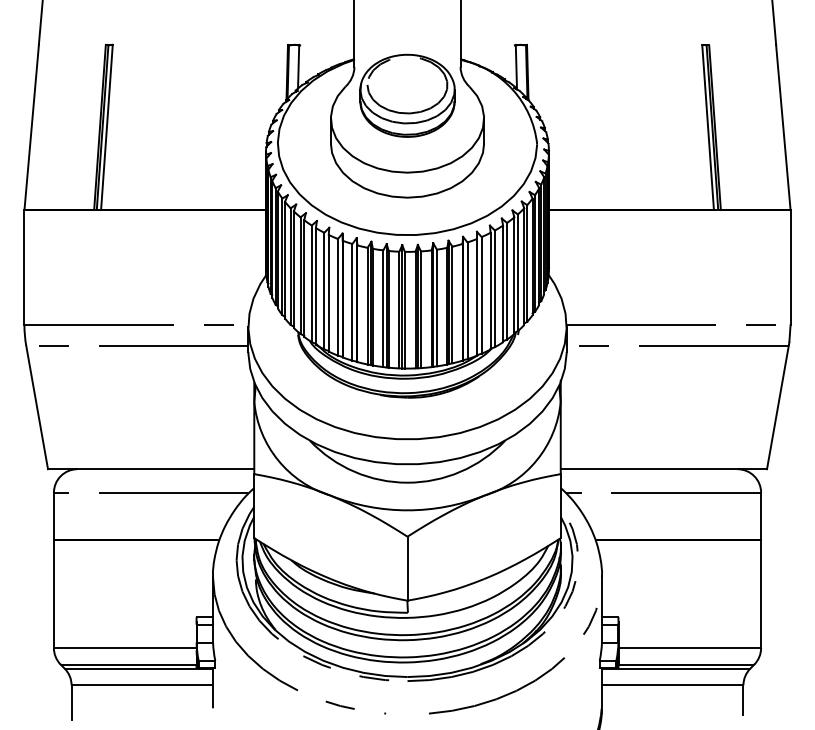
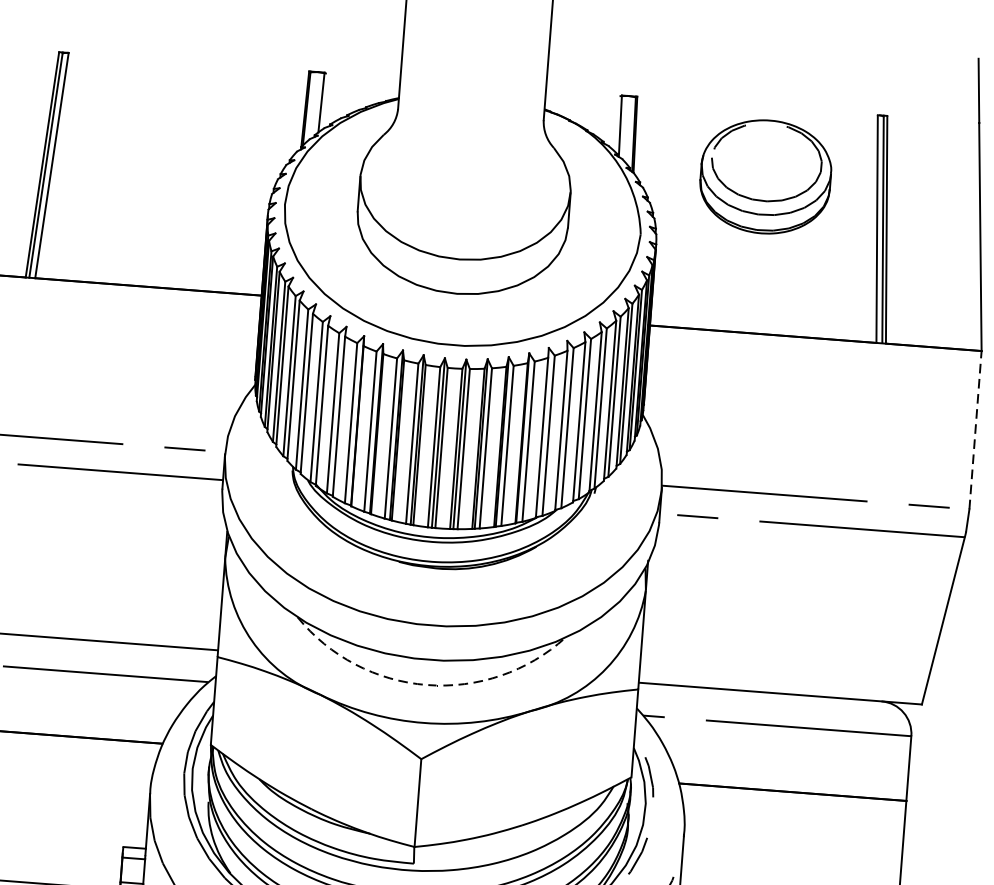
part: (407, 95) -> (765, 176), moved
line: (790, 267) -> (975, 430), solid -> dashed
arc: (407, 482) -> (427, 684), solid -> dashed

